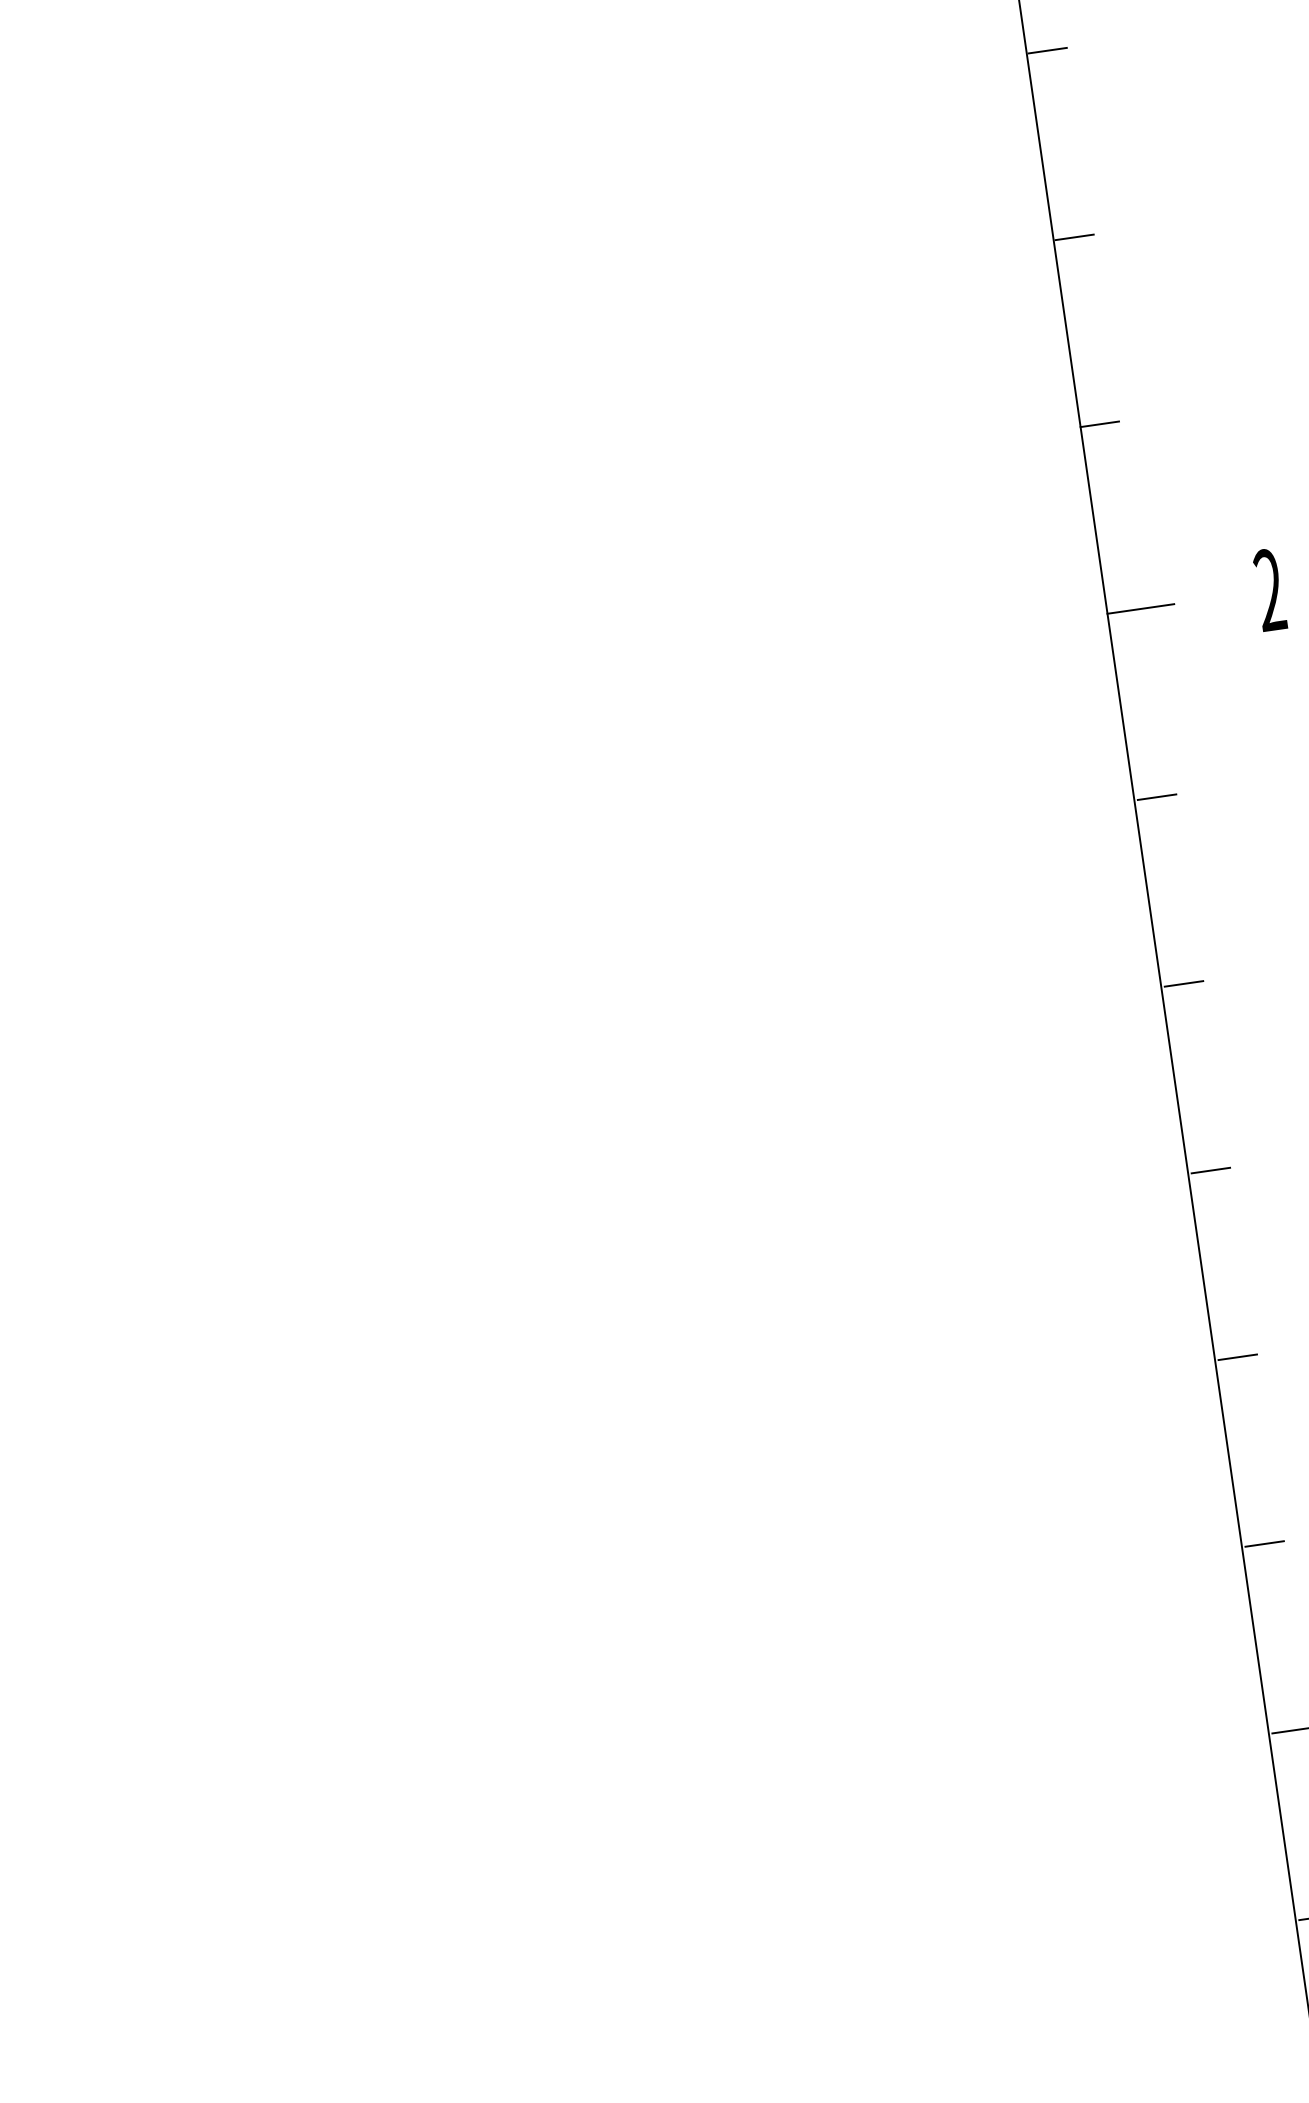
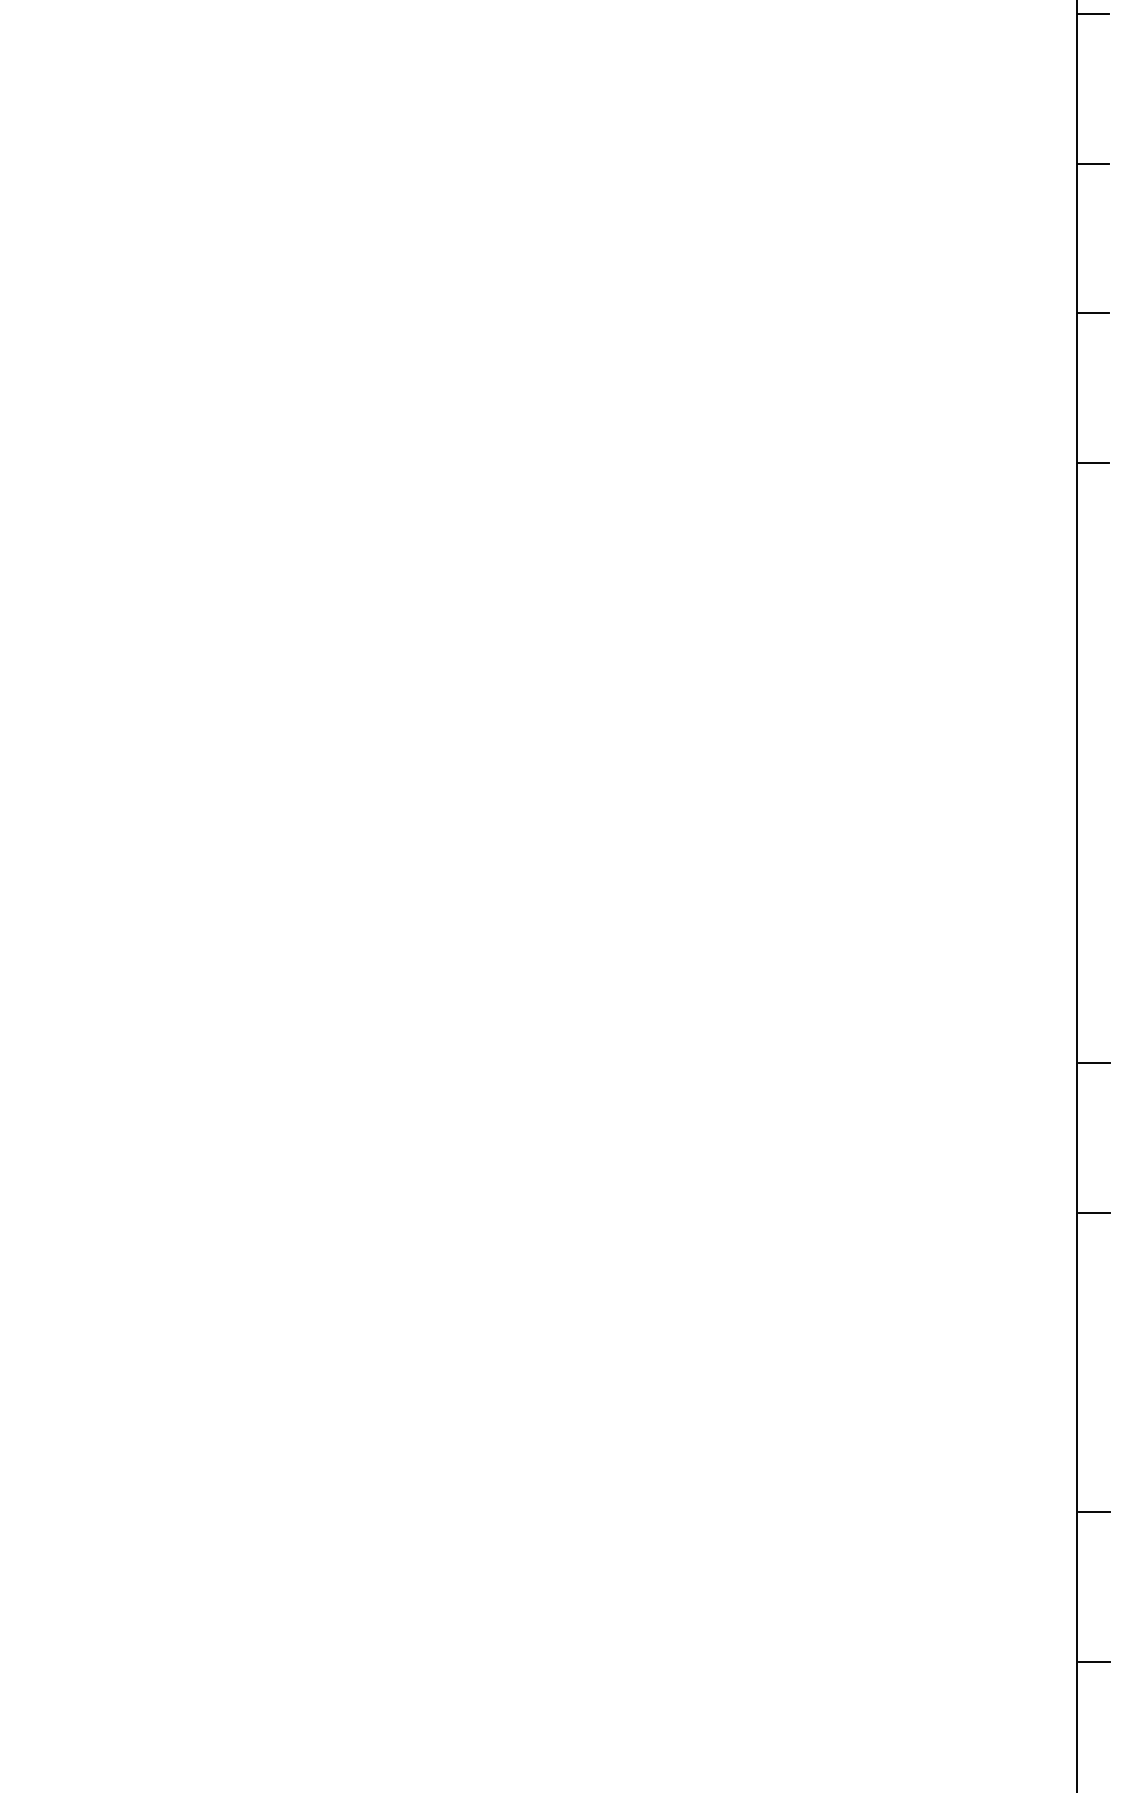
line: (1099, 424) -> (1091, 613), removed
line: (1140, 608) -> (1103, 762), removed
line: (1156, 796) -> (1094, 912), removed
line: (1237, 1357) -> (1094, 1362), removed

